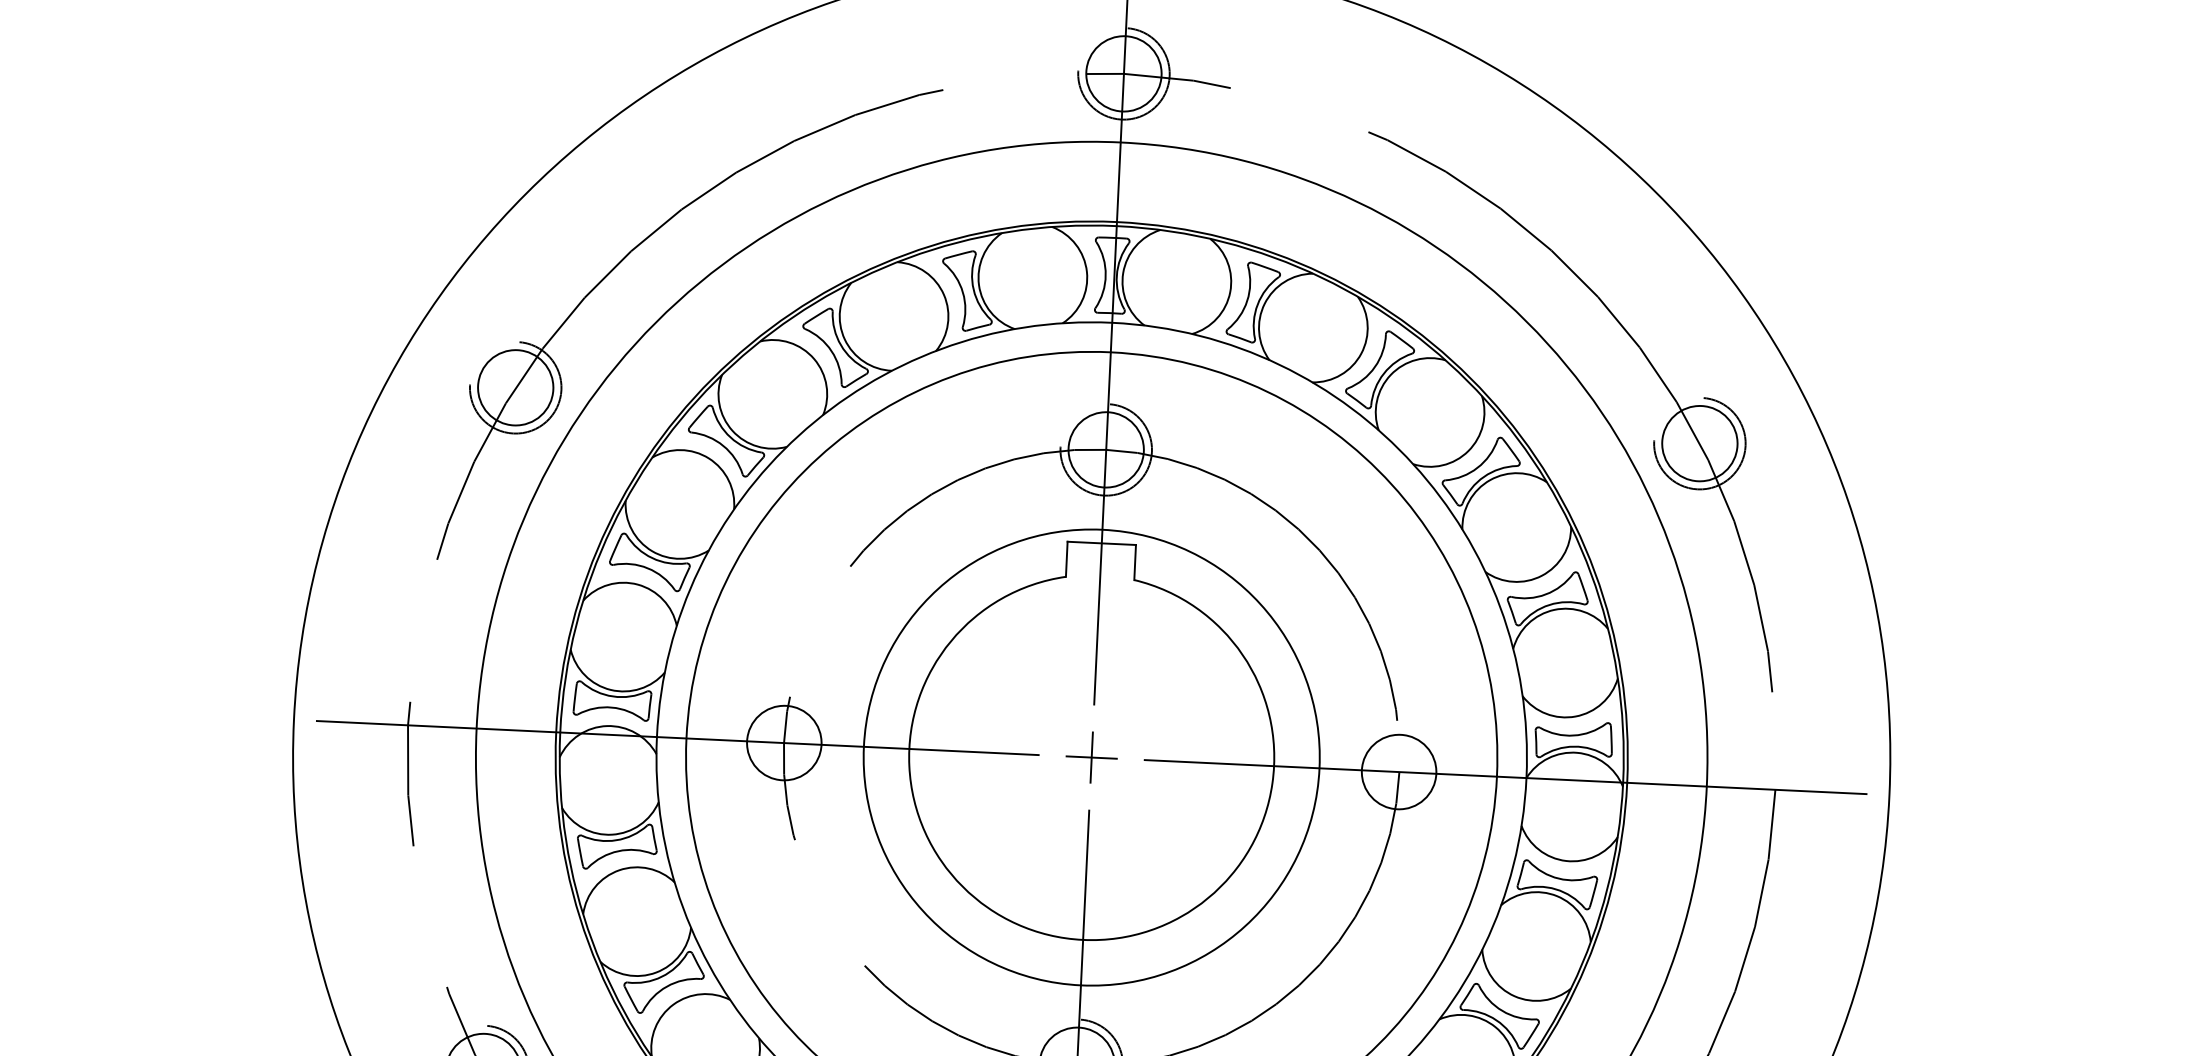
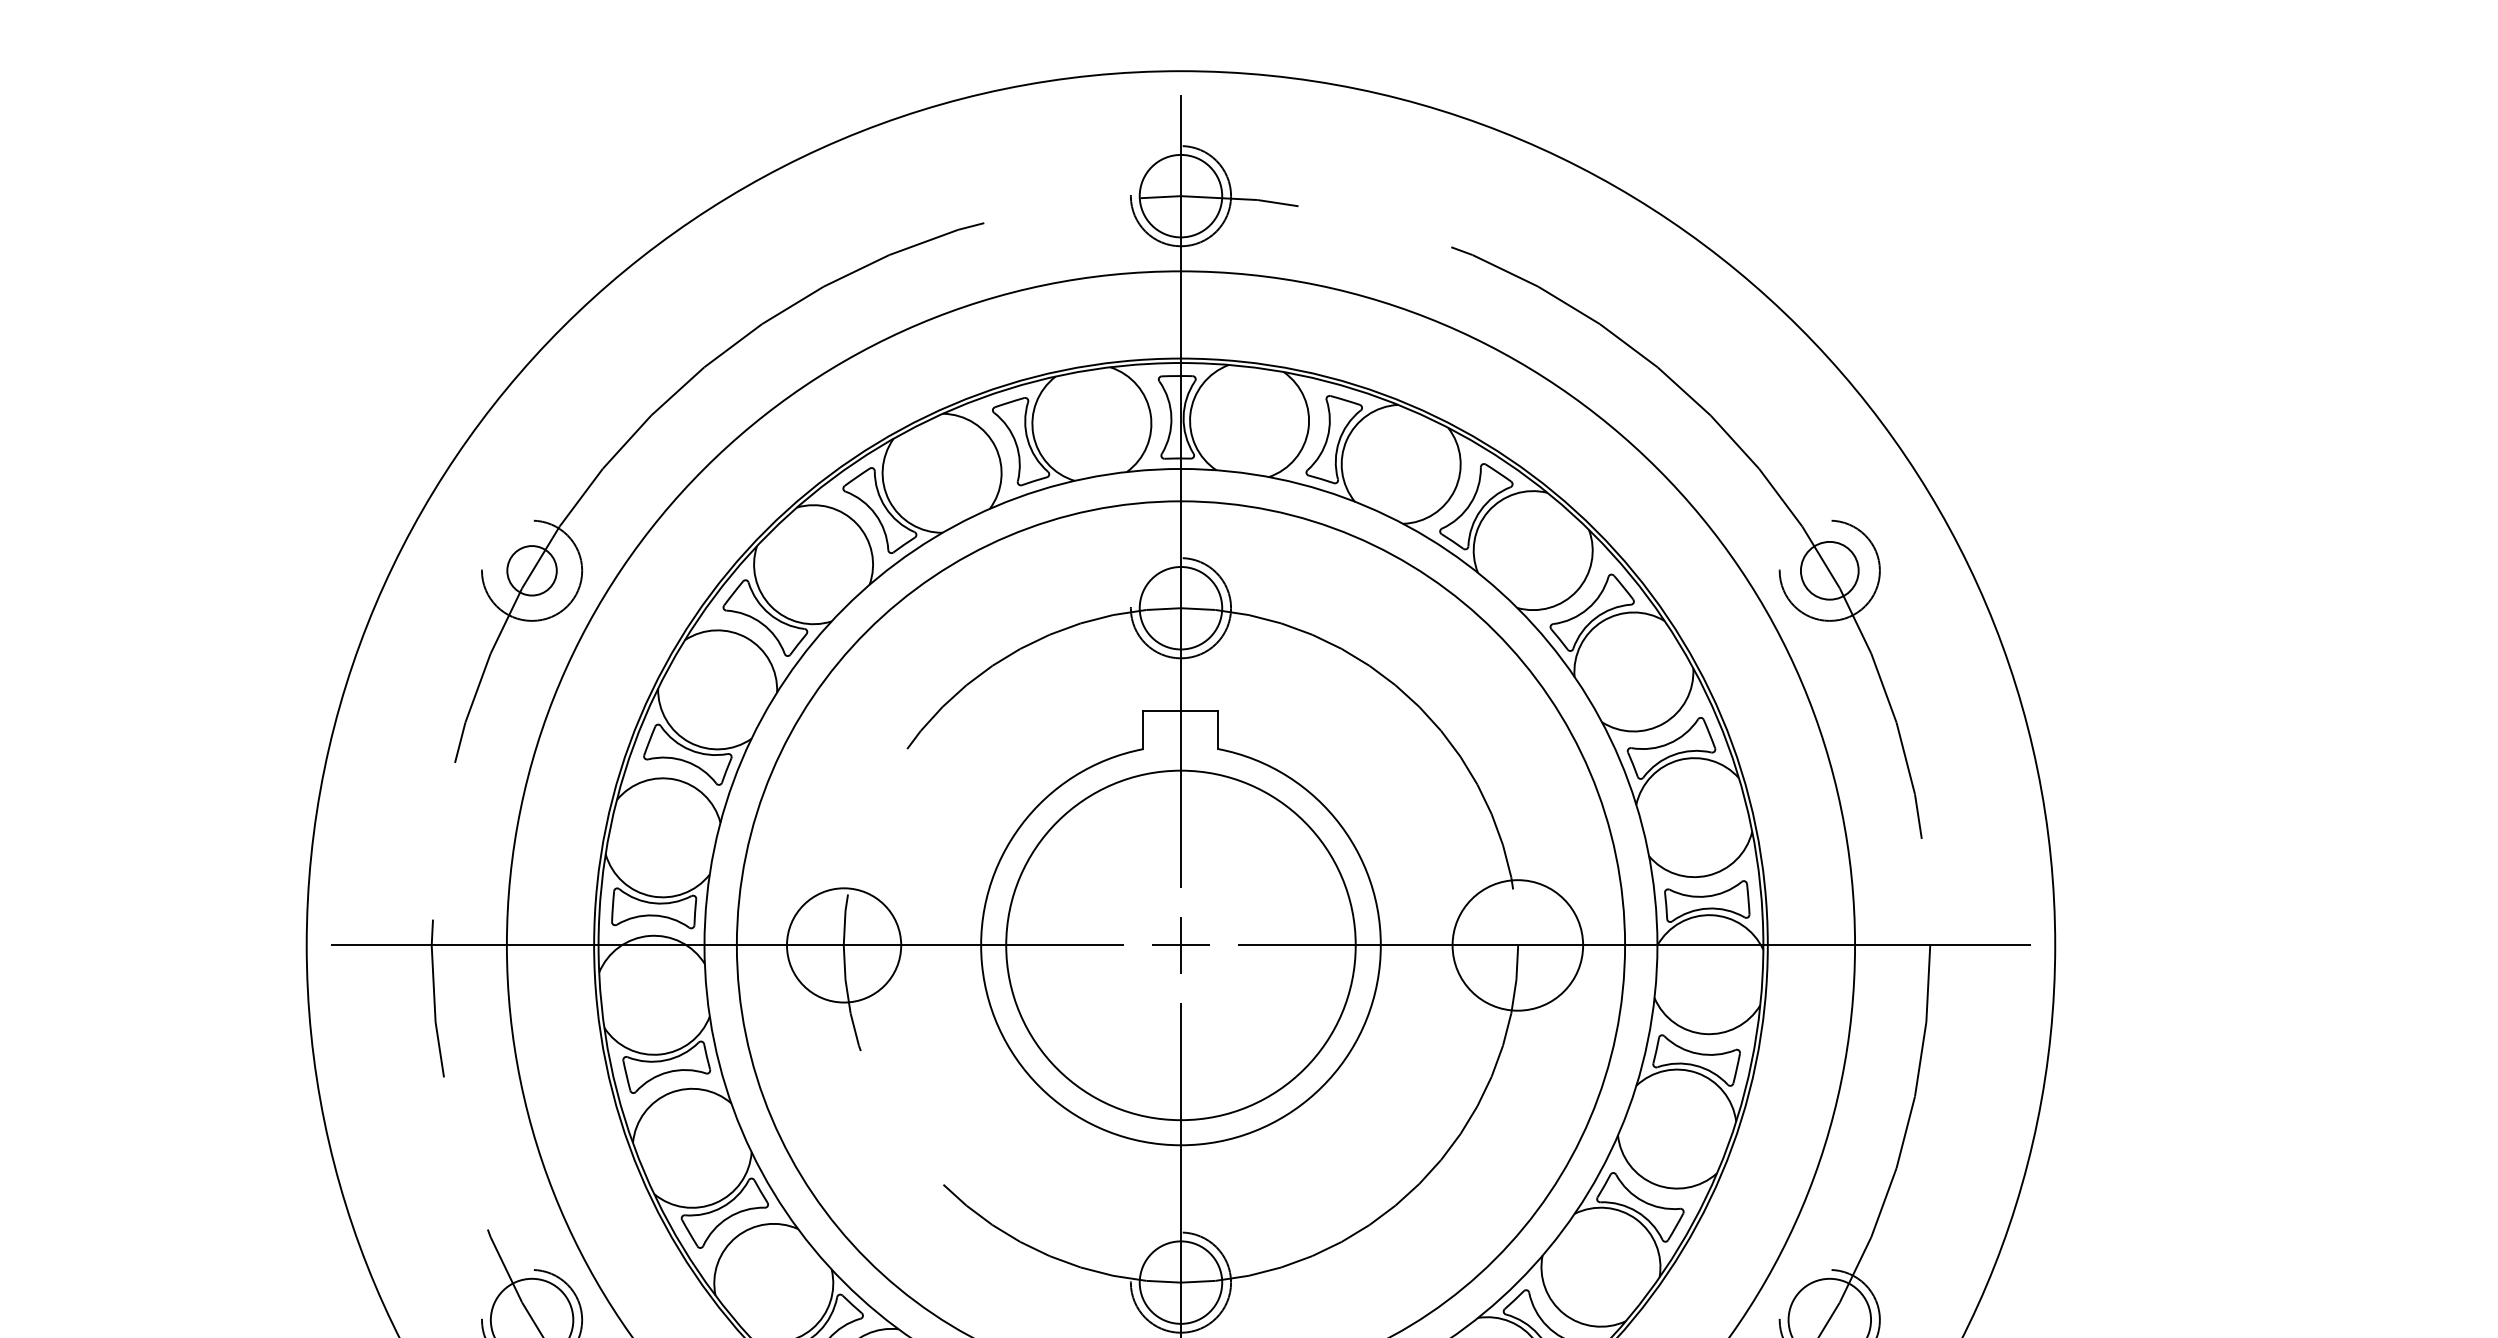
circle: (515, 387) -> (531, 570), size x0.6
circle: (1699, 443) -> (1829, 570), size x0.7
circle: (783, 743) -> (843, 945), size x1.4
circle: (1091, 757) -> (1180, 945), size x0.7
circle: (1398, 772) -> (1517, 945), size x1.6

